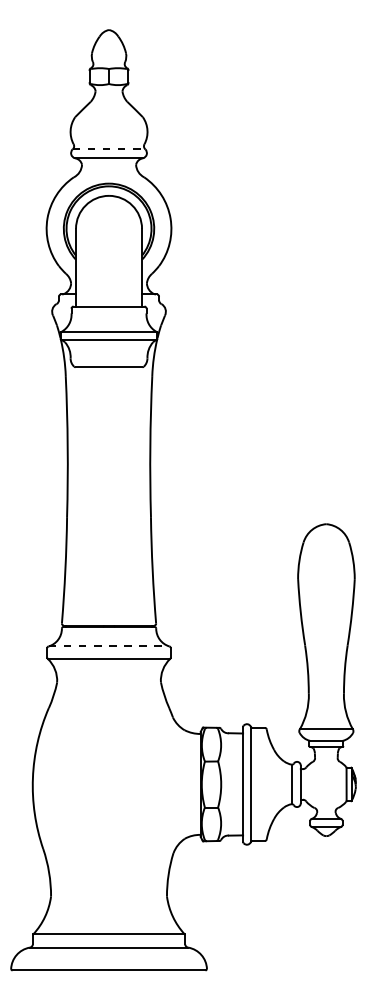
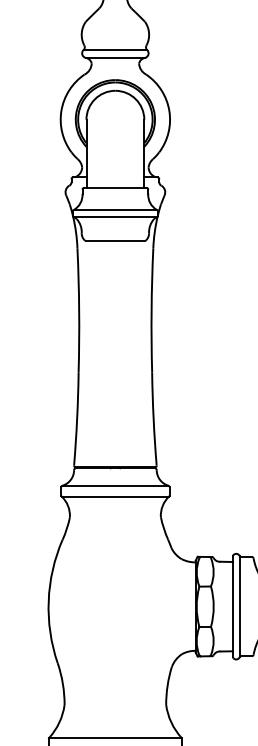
line: (109, 149) -> (115, 50), dashed -> solid
line: (109, 646) -> (115, 485), dashed -> solid

